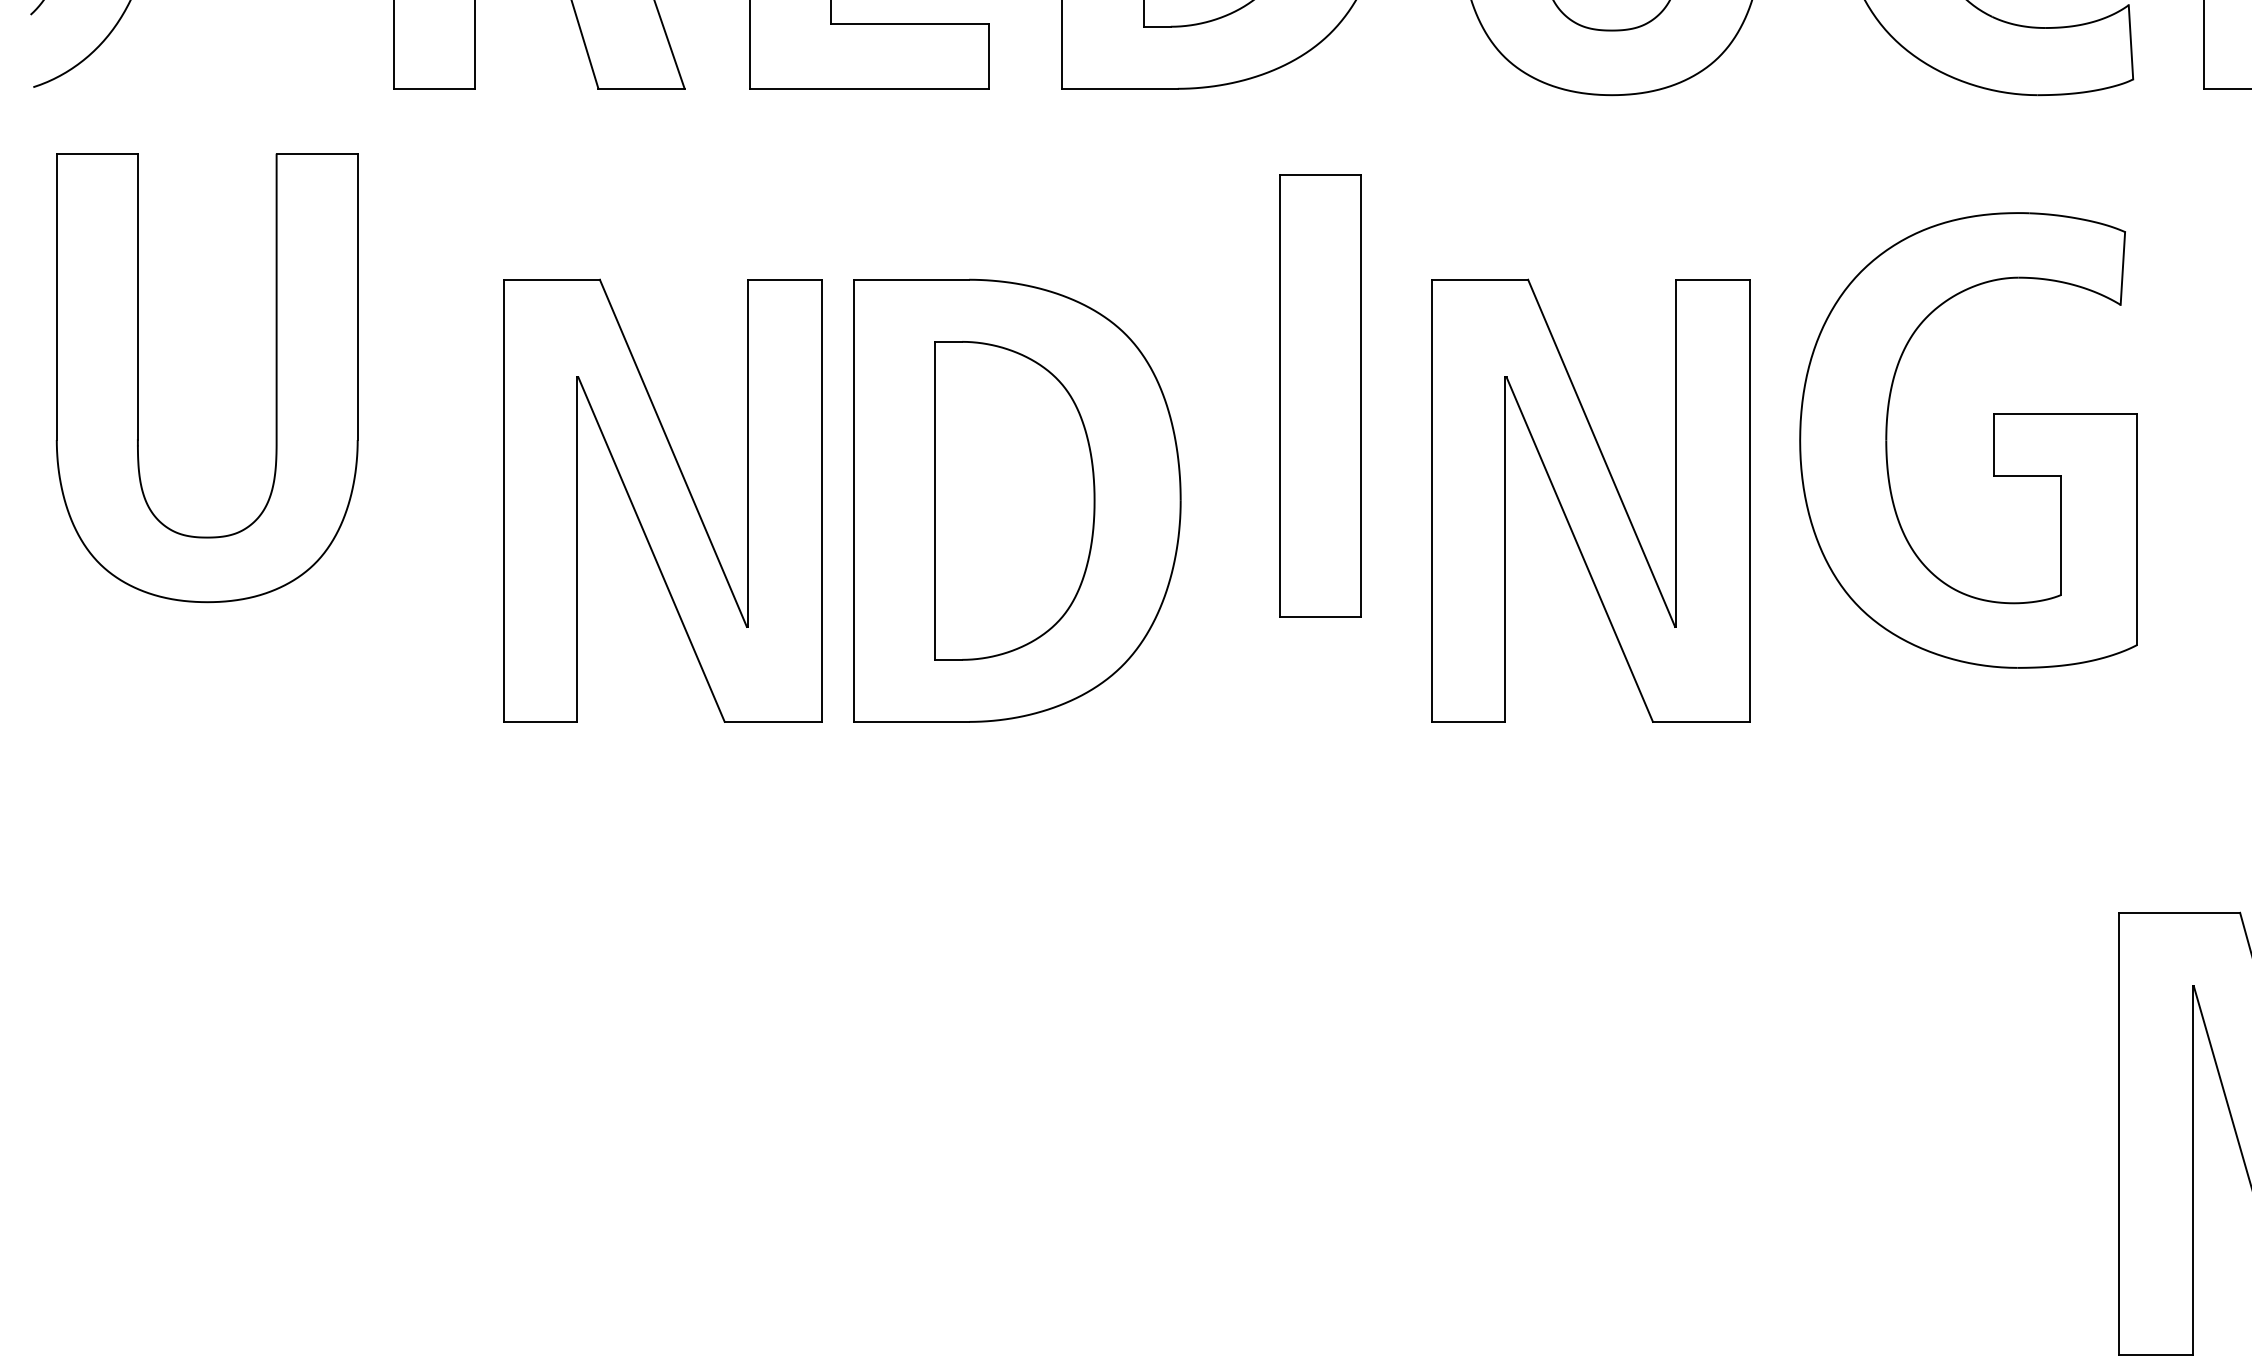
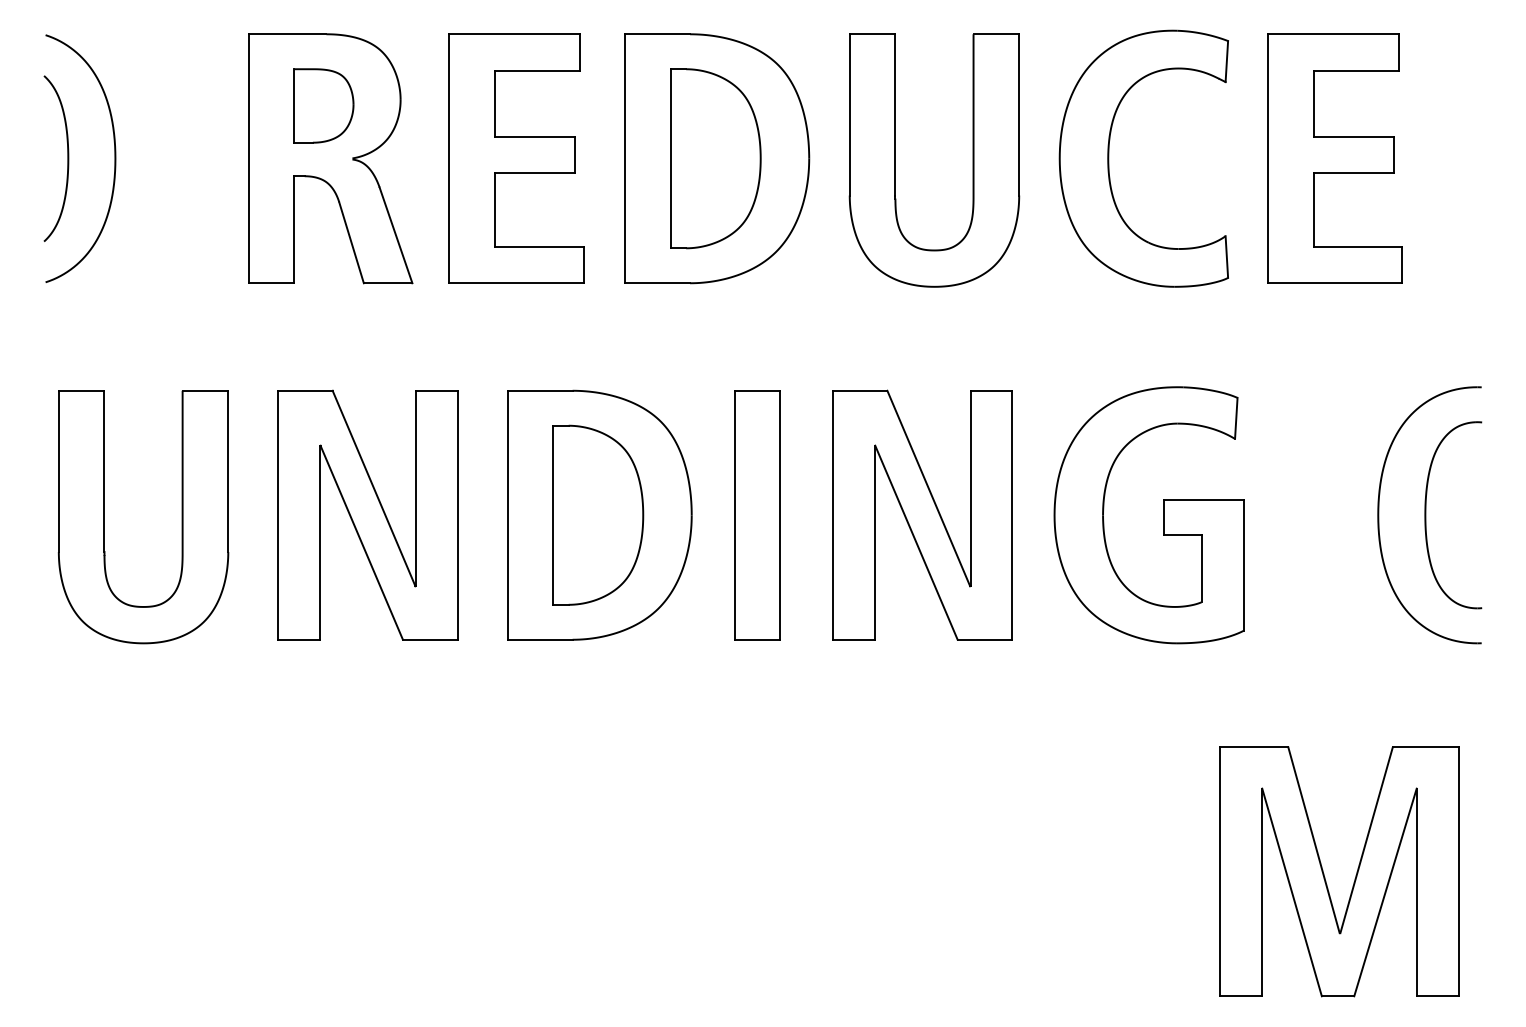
part: (274, 378) -> (181, 517), moved
part: (1320, 396) -> (757, 515), moved
part: (1993, 440) -> (1163, 515), moved
part: (661, 499) -> (367, 514), moved

